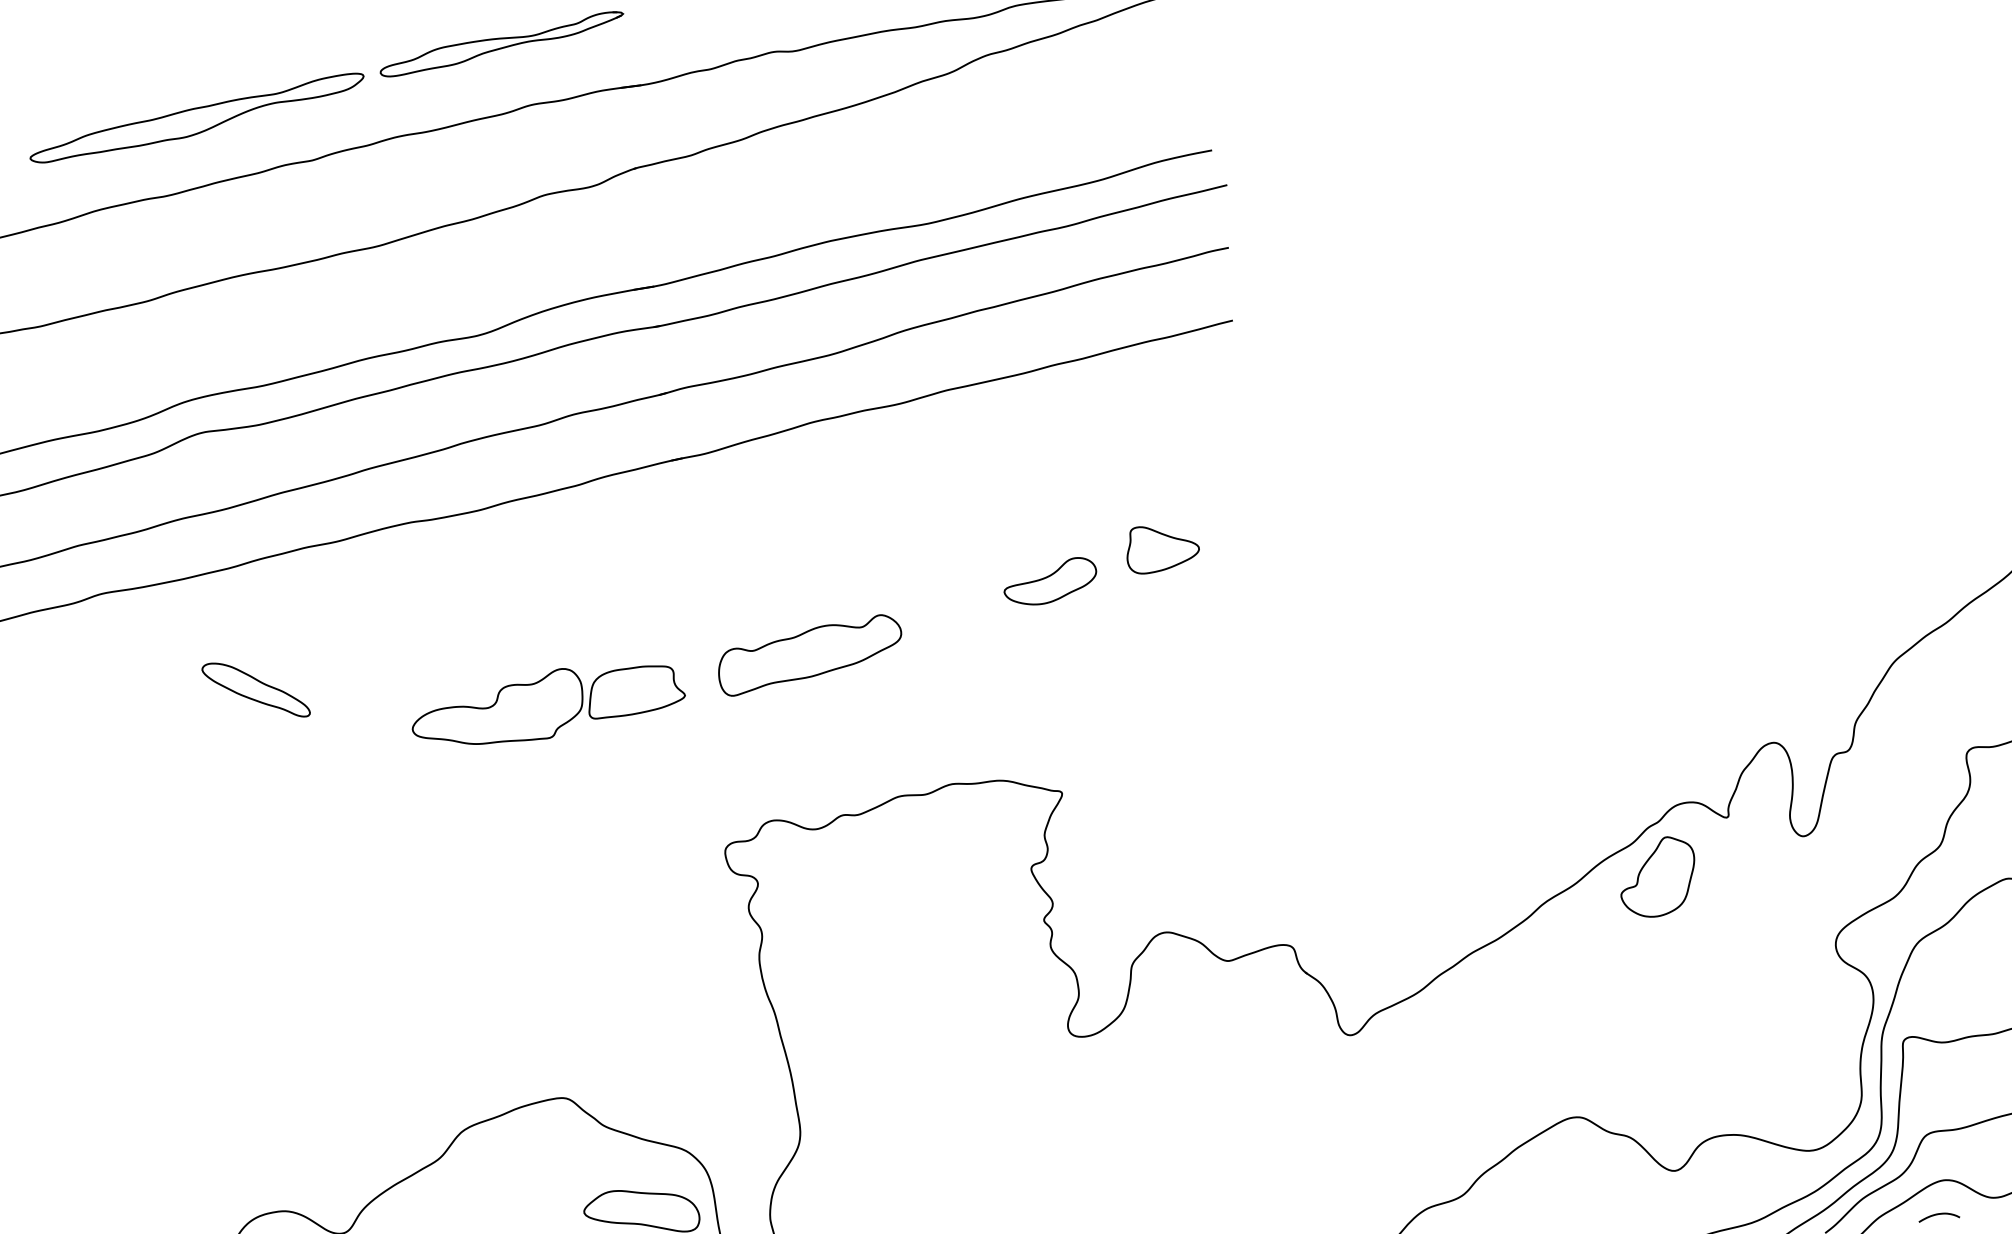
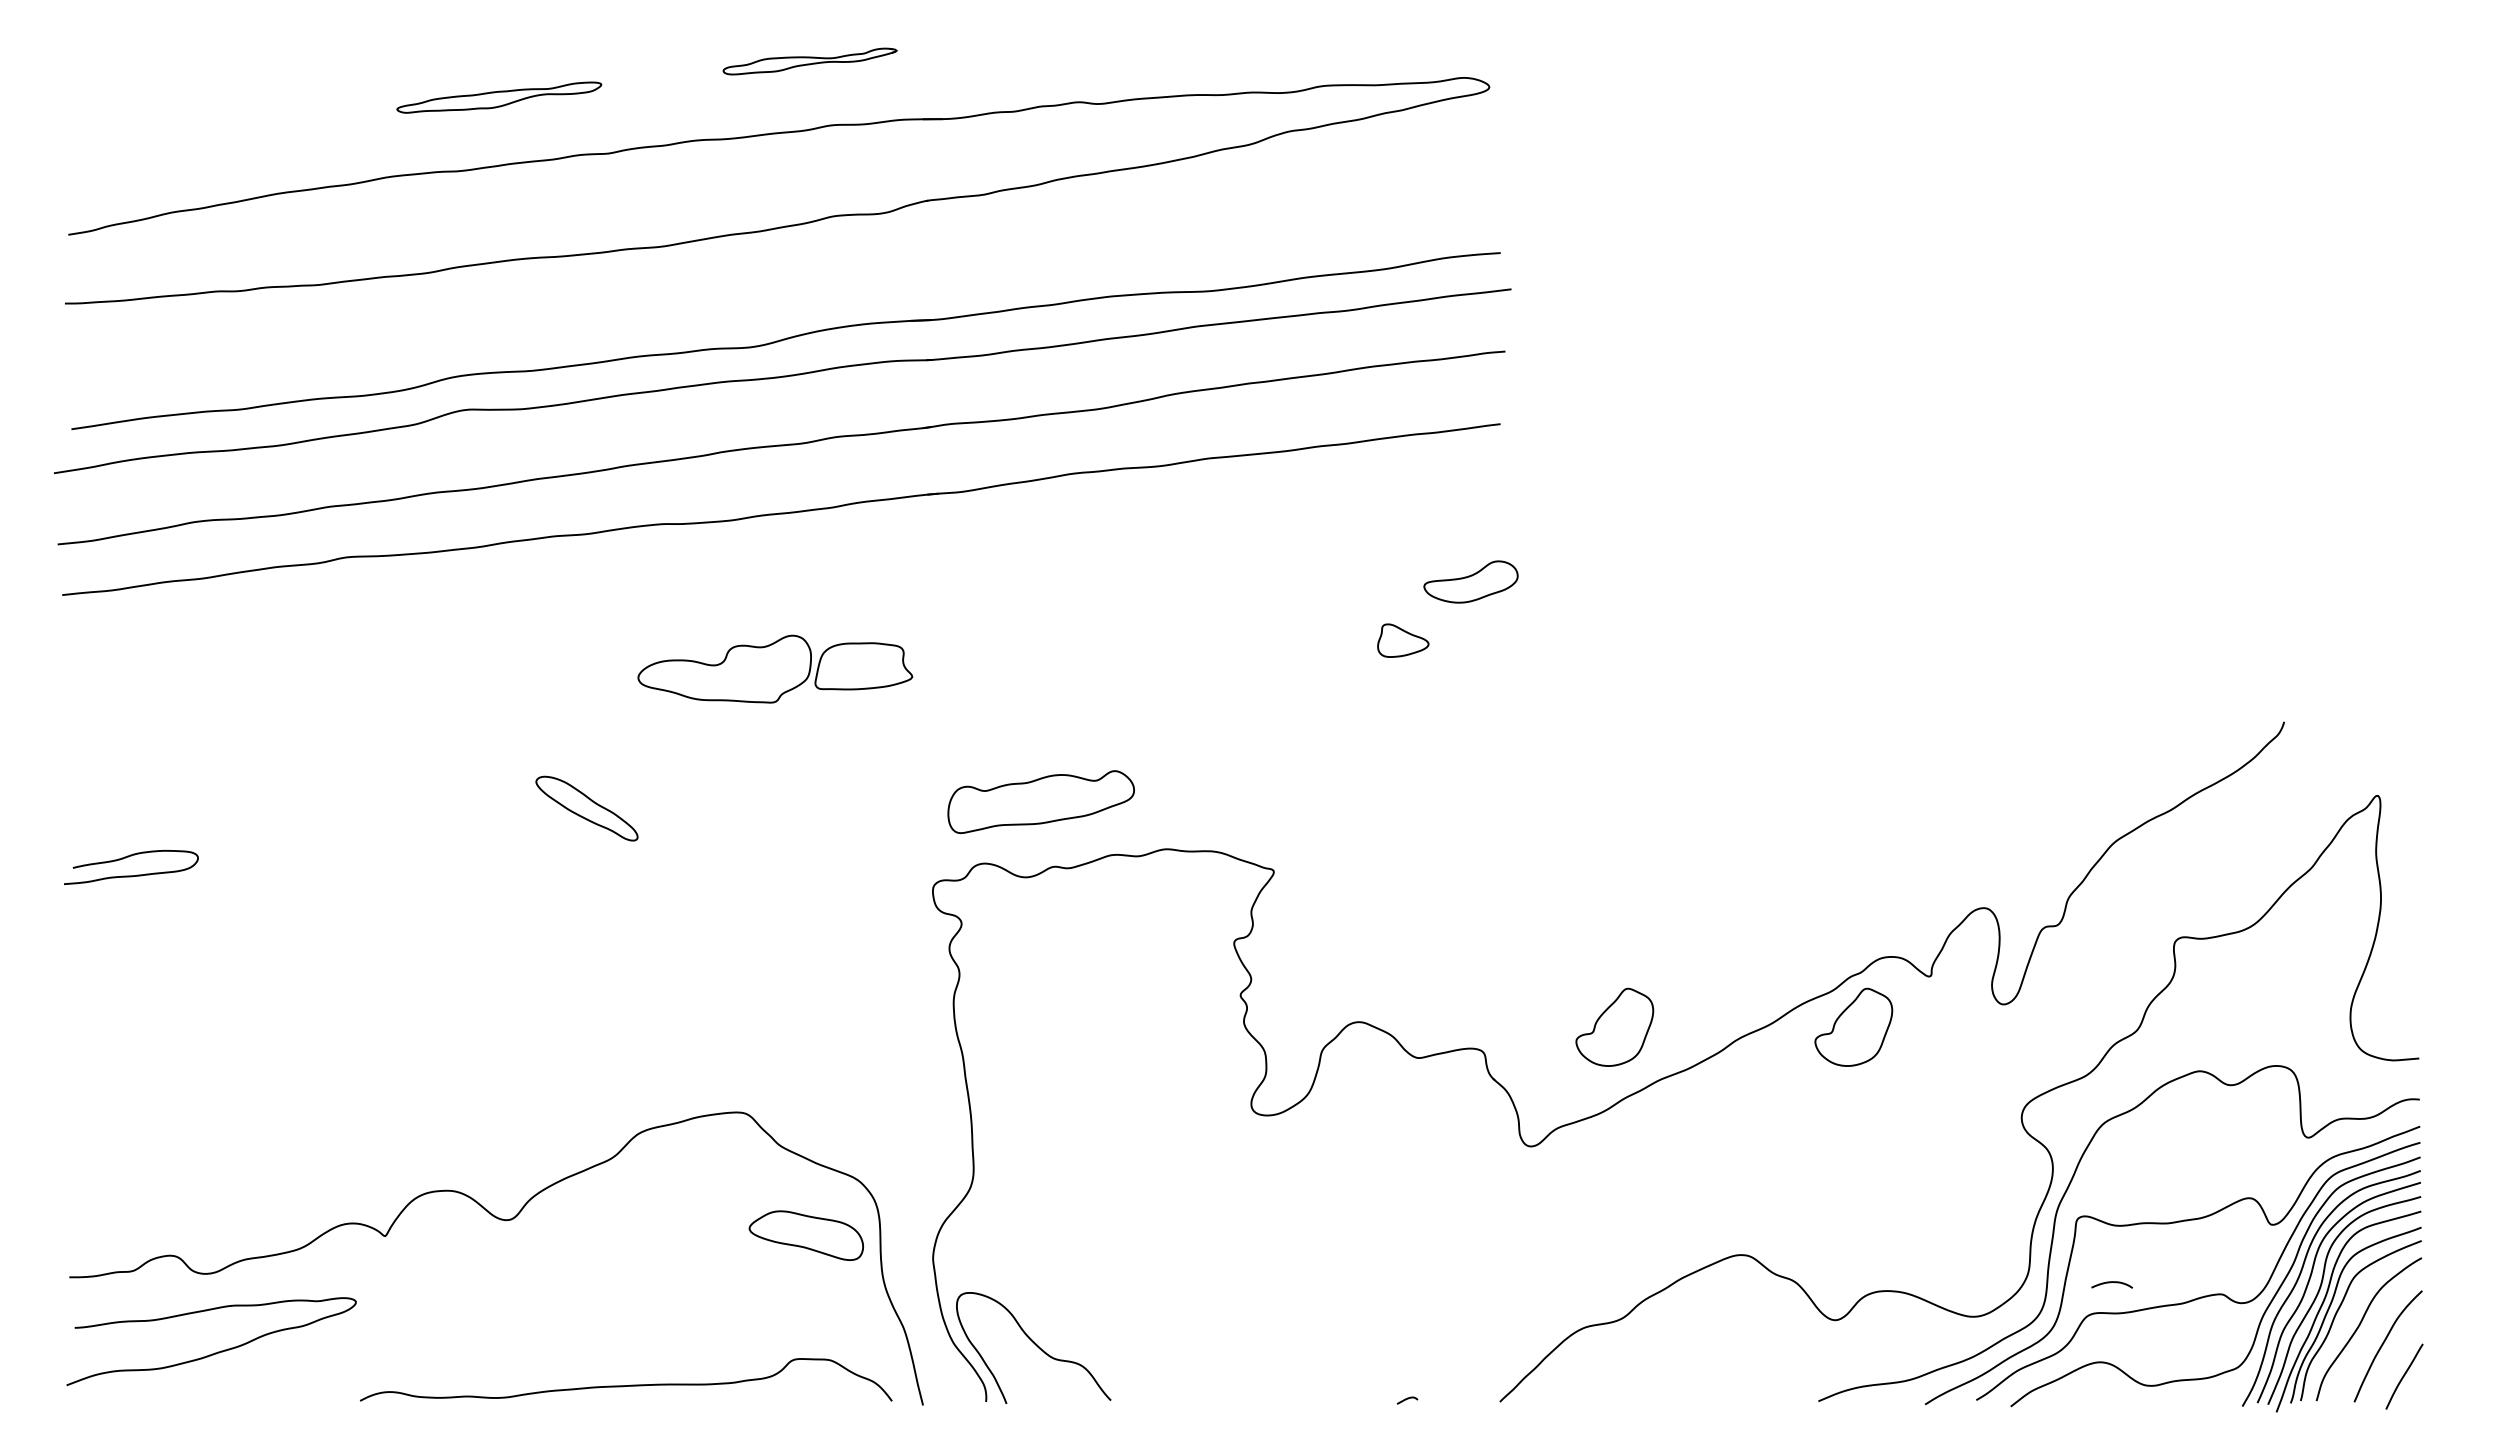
part: (501, 44) -> (809, 61), size x0.7
part: (197, 117) -> (499, 97), size x0.6
part: (1162, 547) -> (1403, 640), size x0.7
part: (1049, 581) -> (1470, 581), moved
part: (809, 654) -> (1040, 801), moved
part: (255, 690) -> (586, 808), moved
part: (547, 703) -> (775, 668), moved
part: (1419, 905) -> (1614, 1026), added
curve: (1937, 1215) -> (2110, 1283), moved

